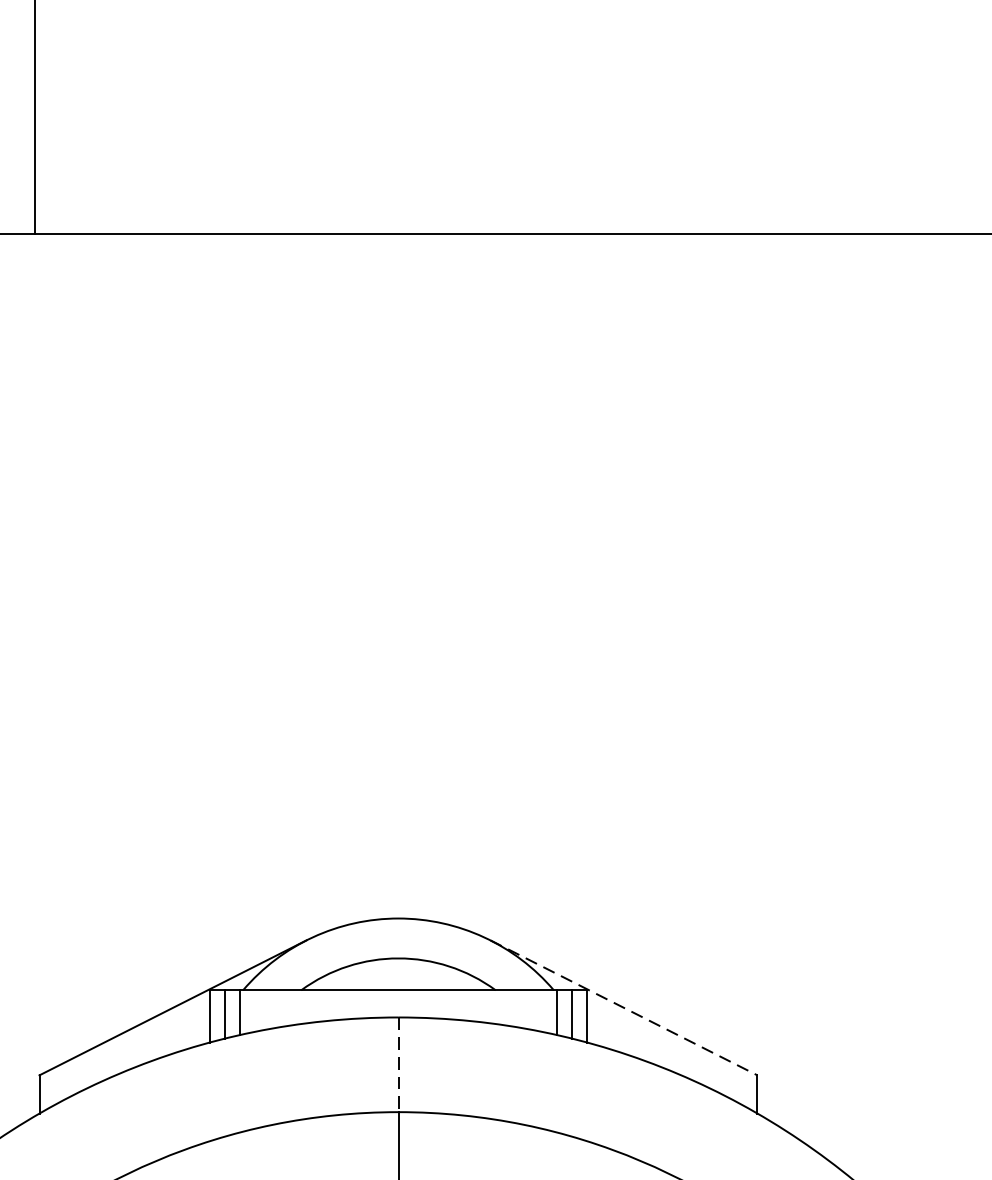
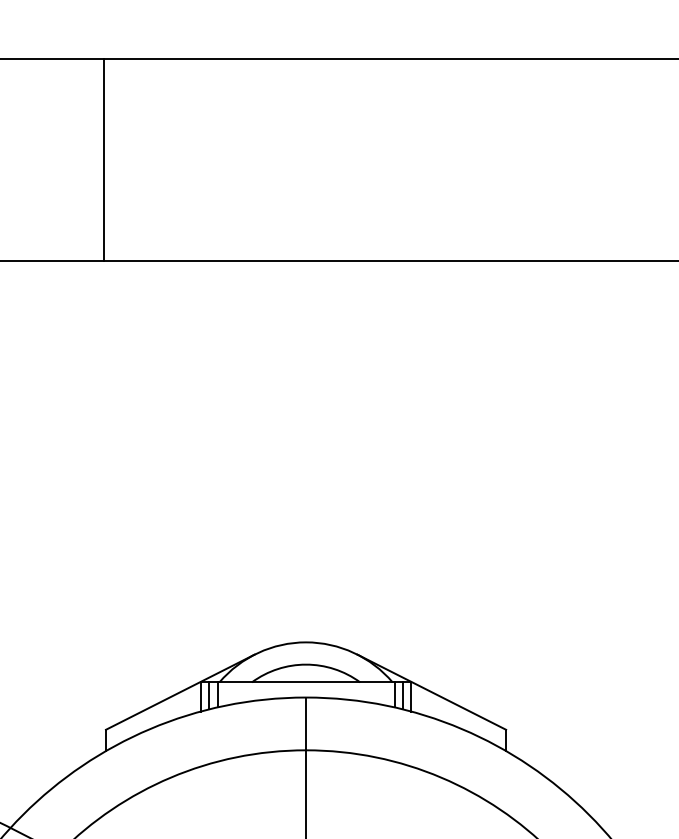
line: (625, 1008) -> (432, 692), dashed -> solid
line: (399, 1065) -> (306, 724), dashed -> solid

